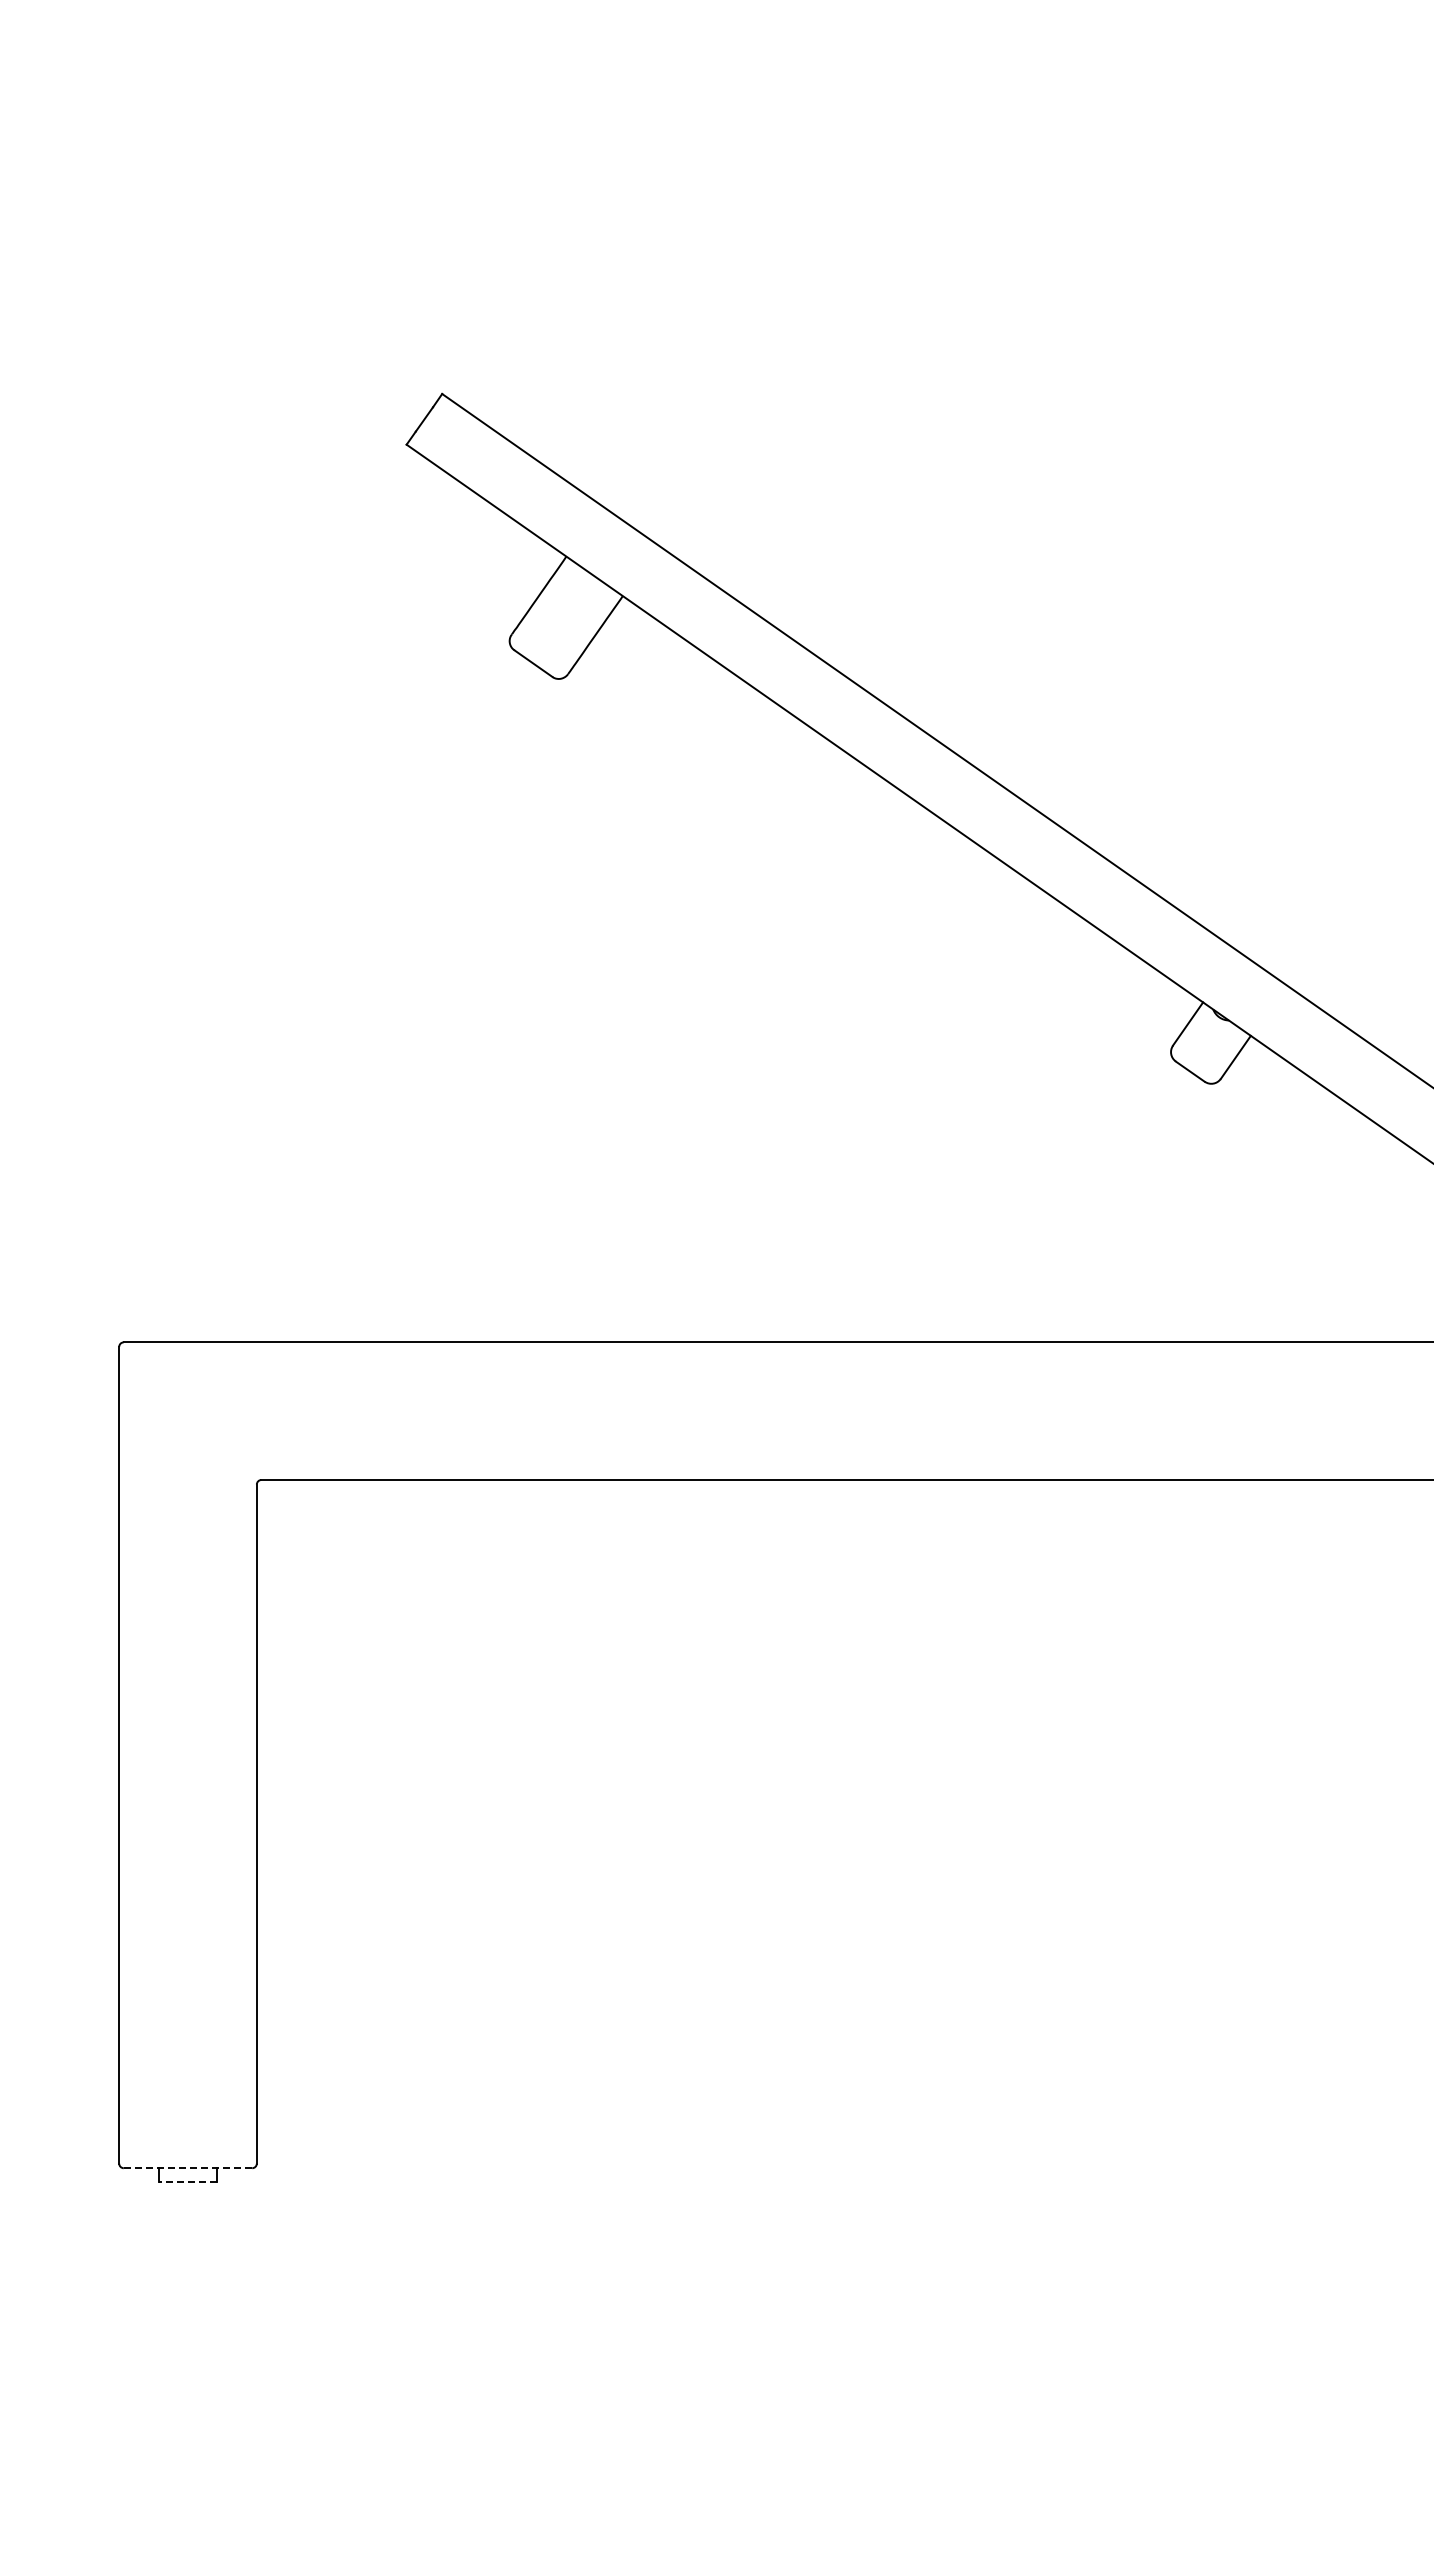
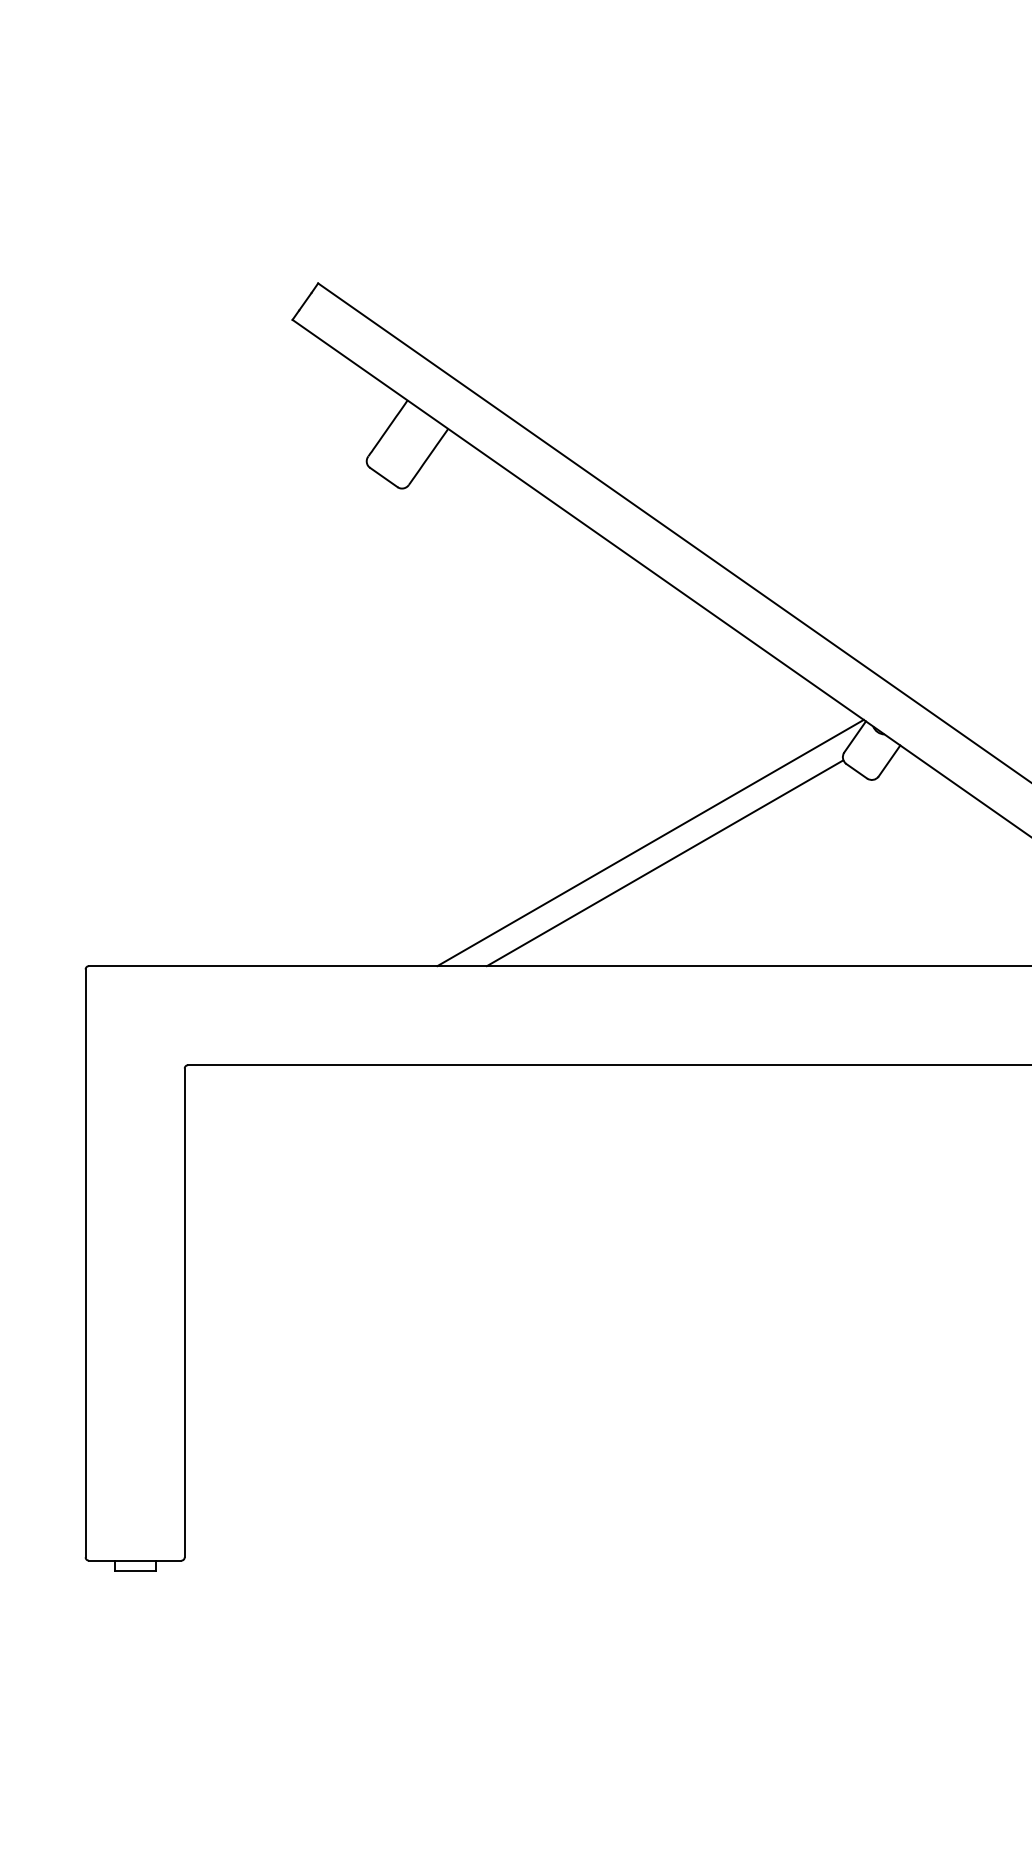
line: (903, 1171) -> (650, 843), added
line: (923, 1199) -> (664, 863), added
line: (188, 2168) -> (135, 1560), dashed -> solid
line: (188, 2181) -> (135, 1570), dashed -> solid

